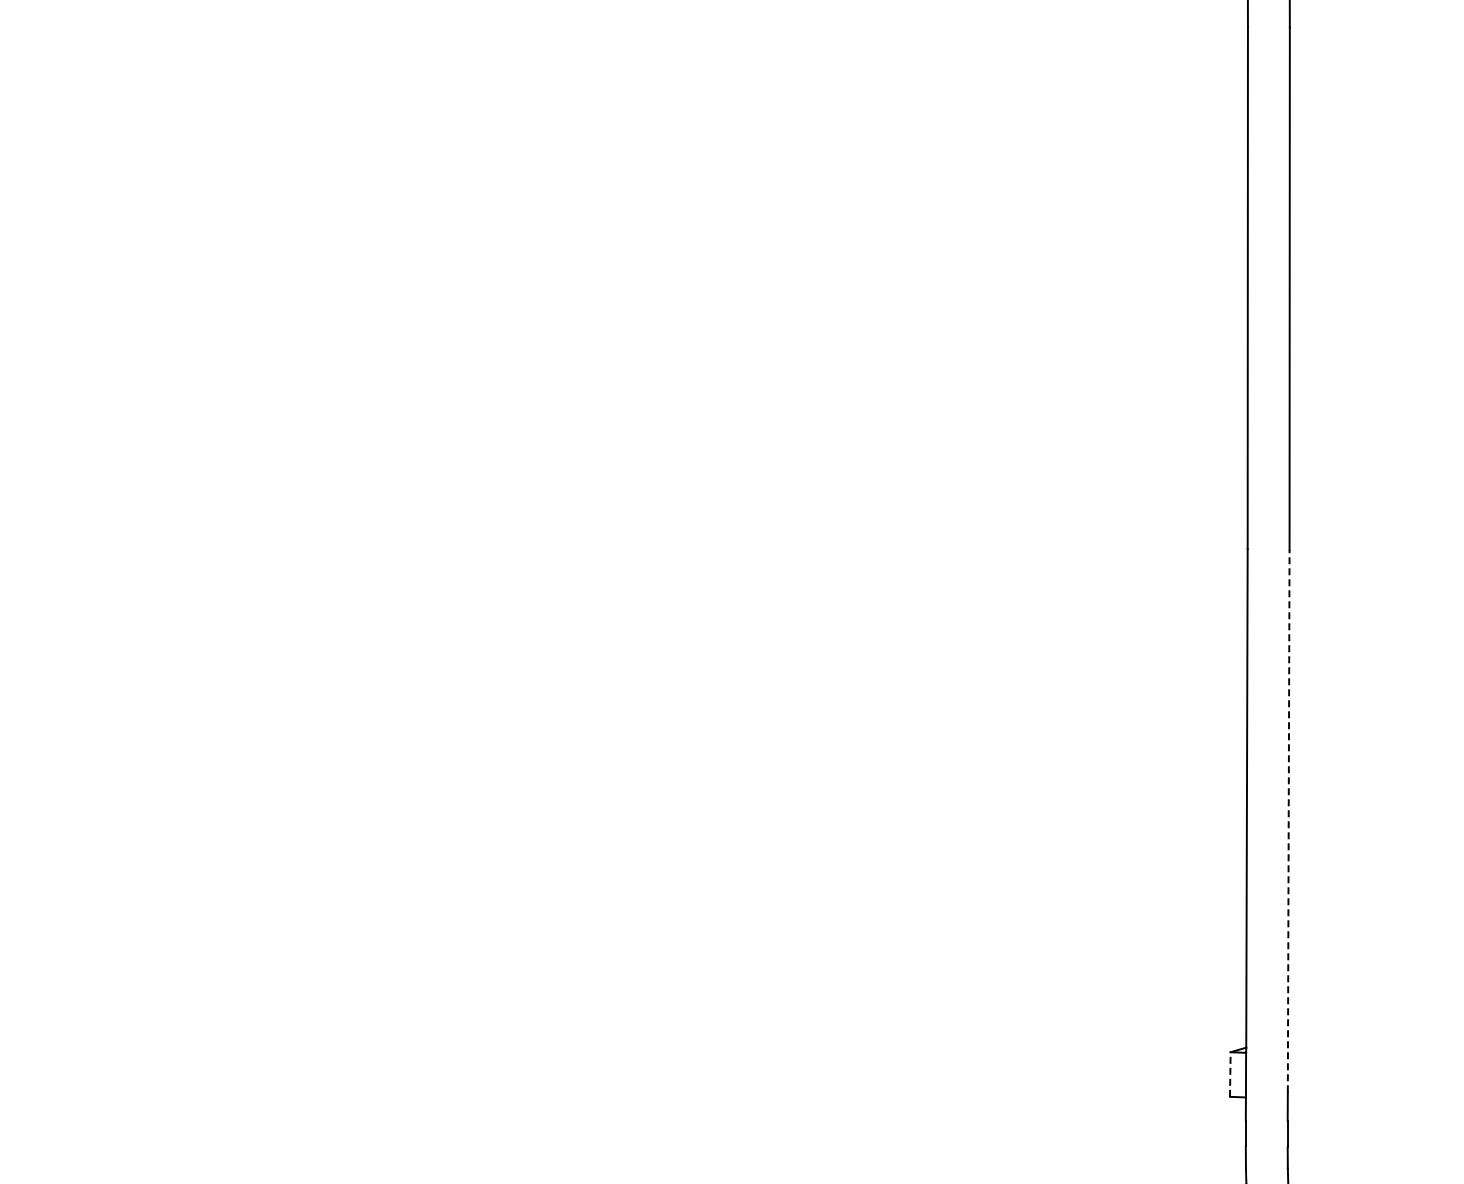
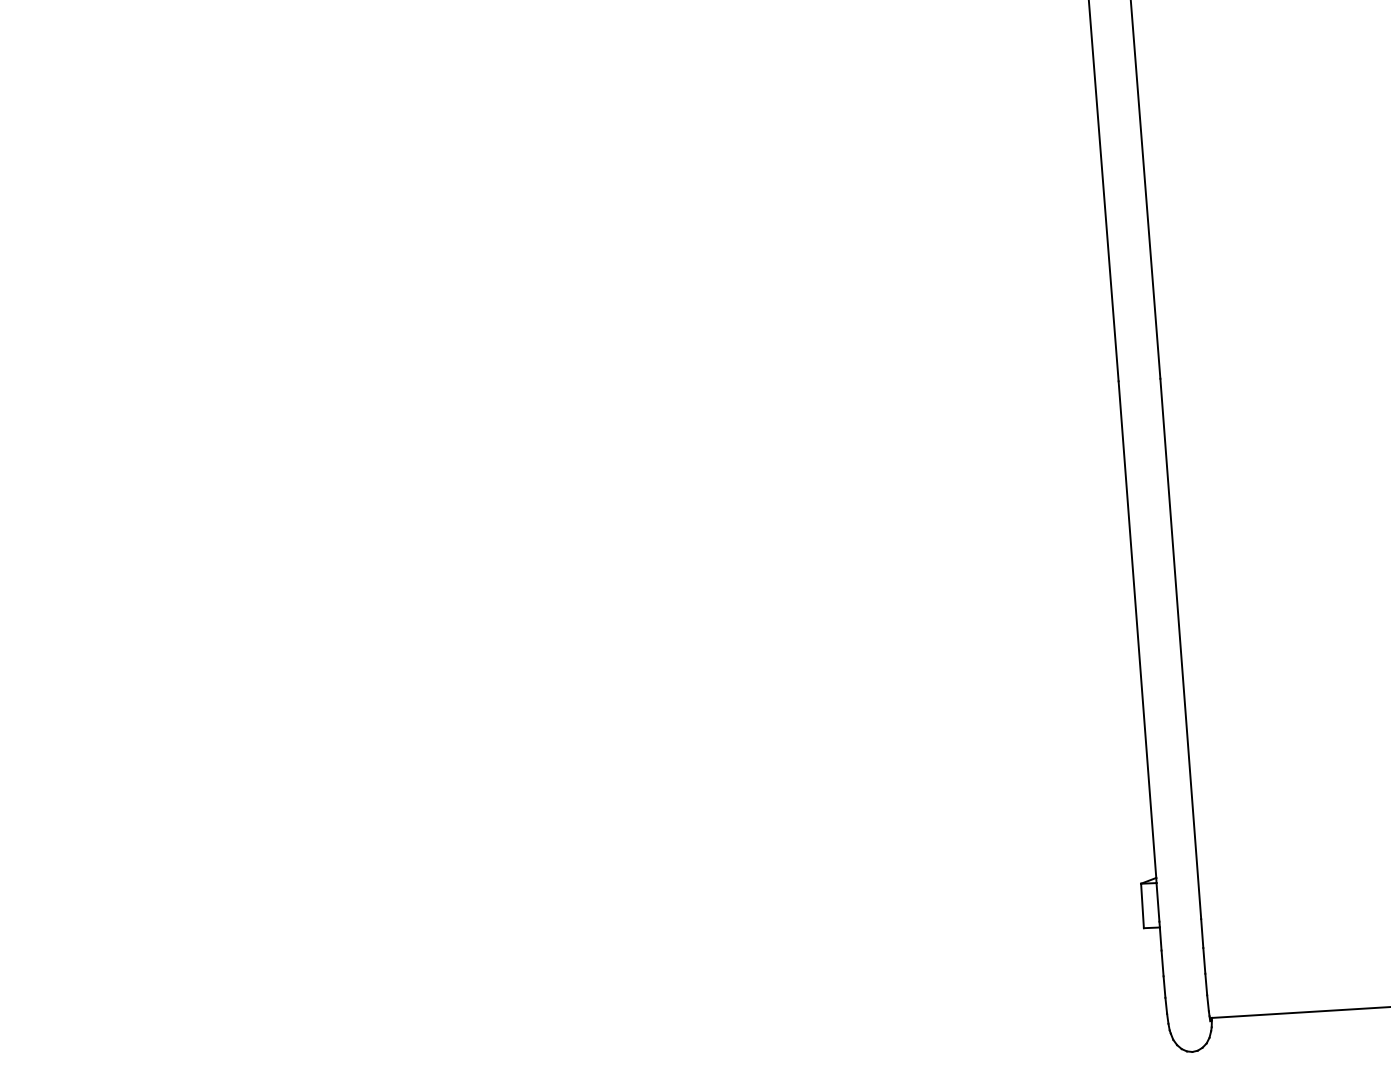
line: (1288, 820) -> (1180, 648), dashed -> solid
line: (1230, 1074) -> (1142, 905), dashed -> solid

